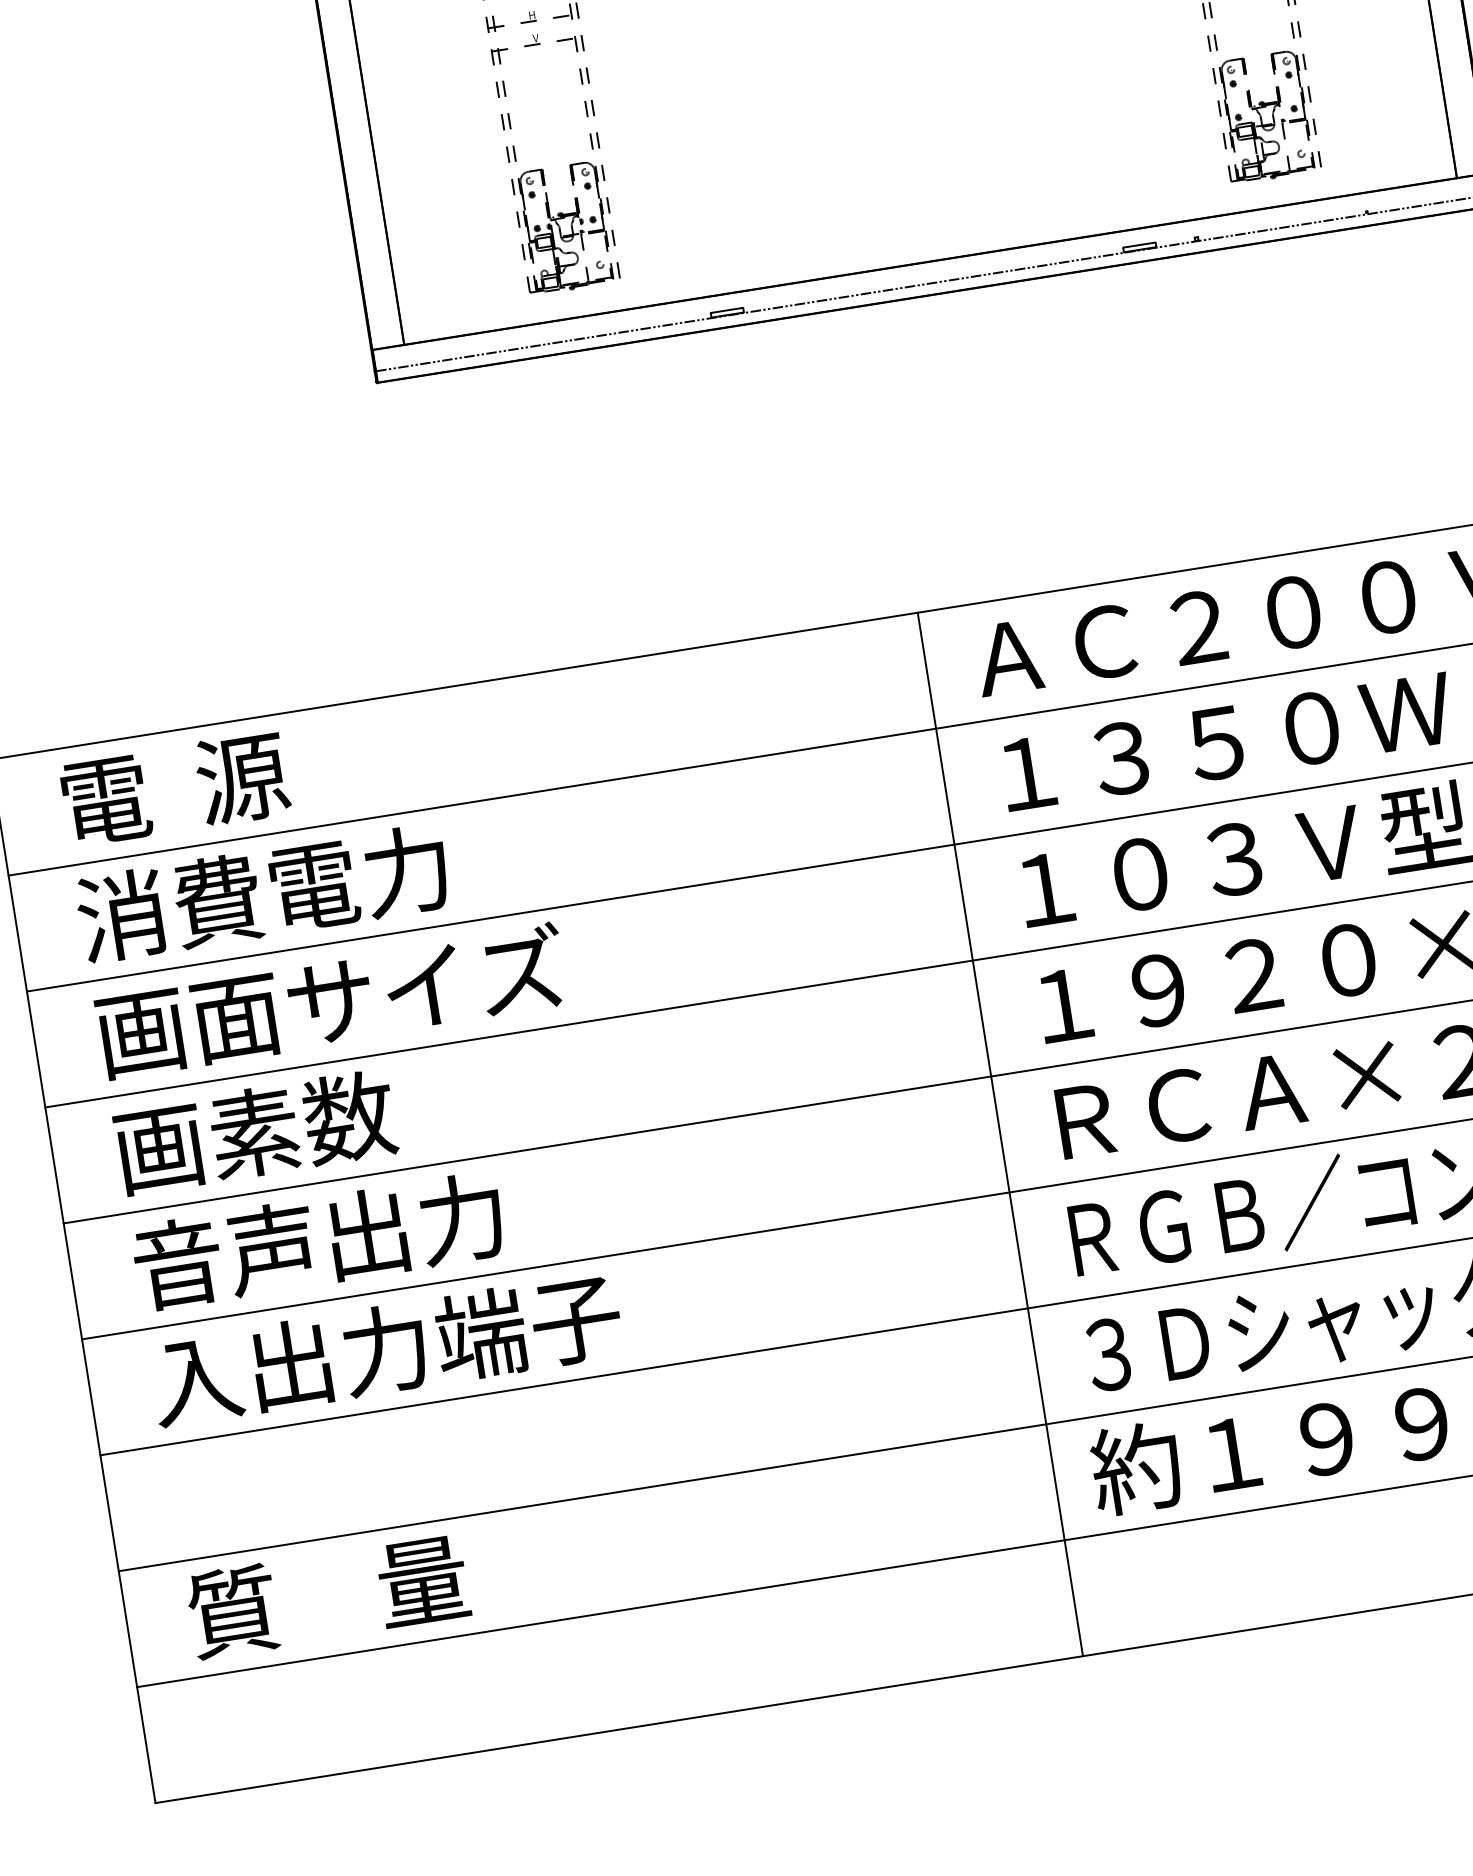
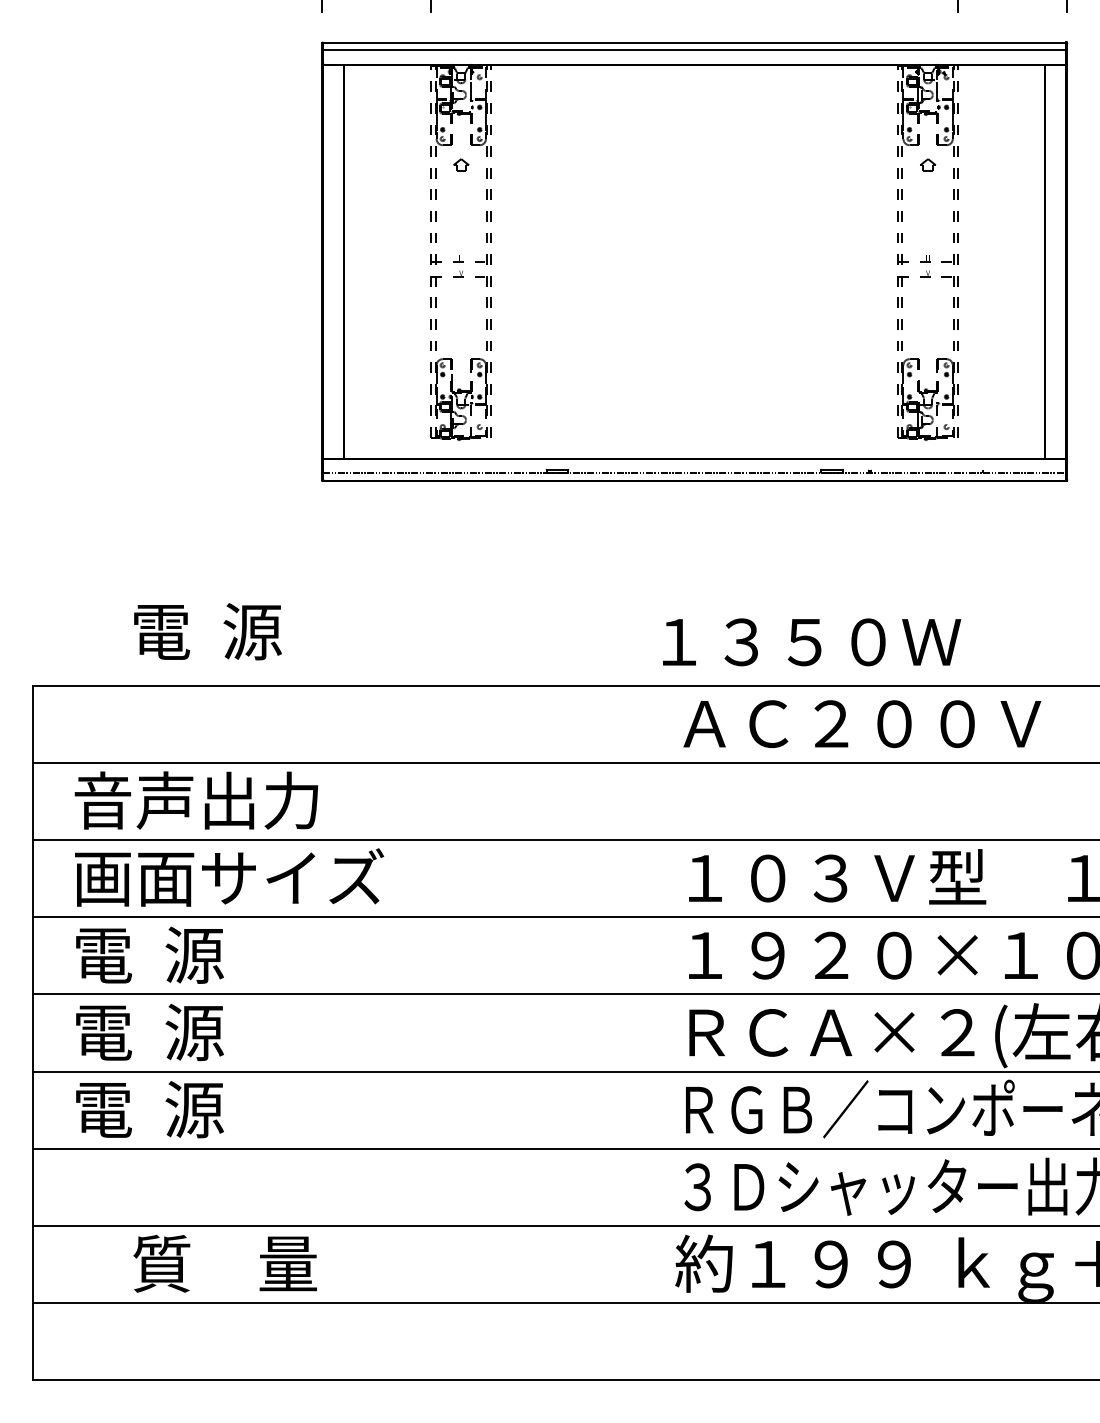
text: (1228, 741) -> (812, 642), moved
text: (174, 788) -> (207, 631), moved
text: (218, 900) -> (166, 800), 消費電力 -> 音声出力
text: (255, 1131) -> (166, 954), 画素数 -> 電  源
line: (1000, 1133) -> (650, 1032), removed
text: (318, 1241) -> (196, 1032), 音声出力 -> 電  源
text: (386, 1349) -> (229, 1109), 入出力端子 -> 電  源
text: (327, 1596) -> (224, 1263), moved

